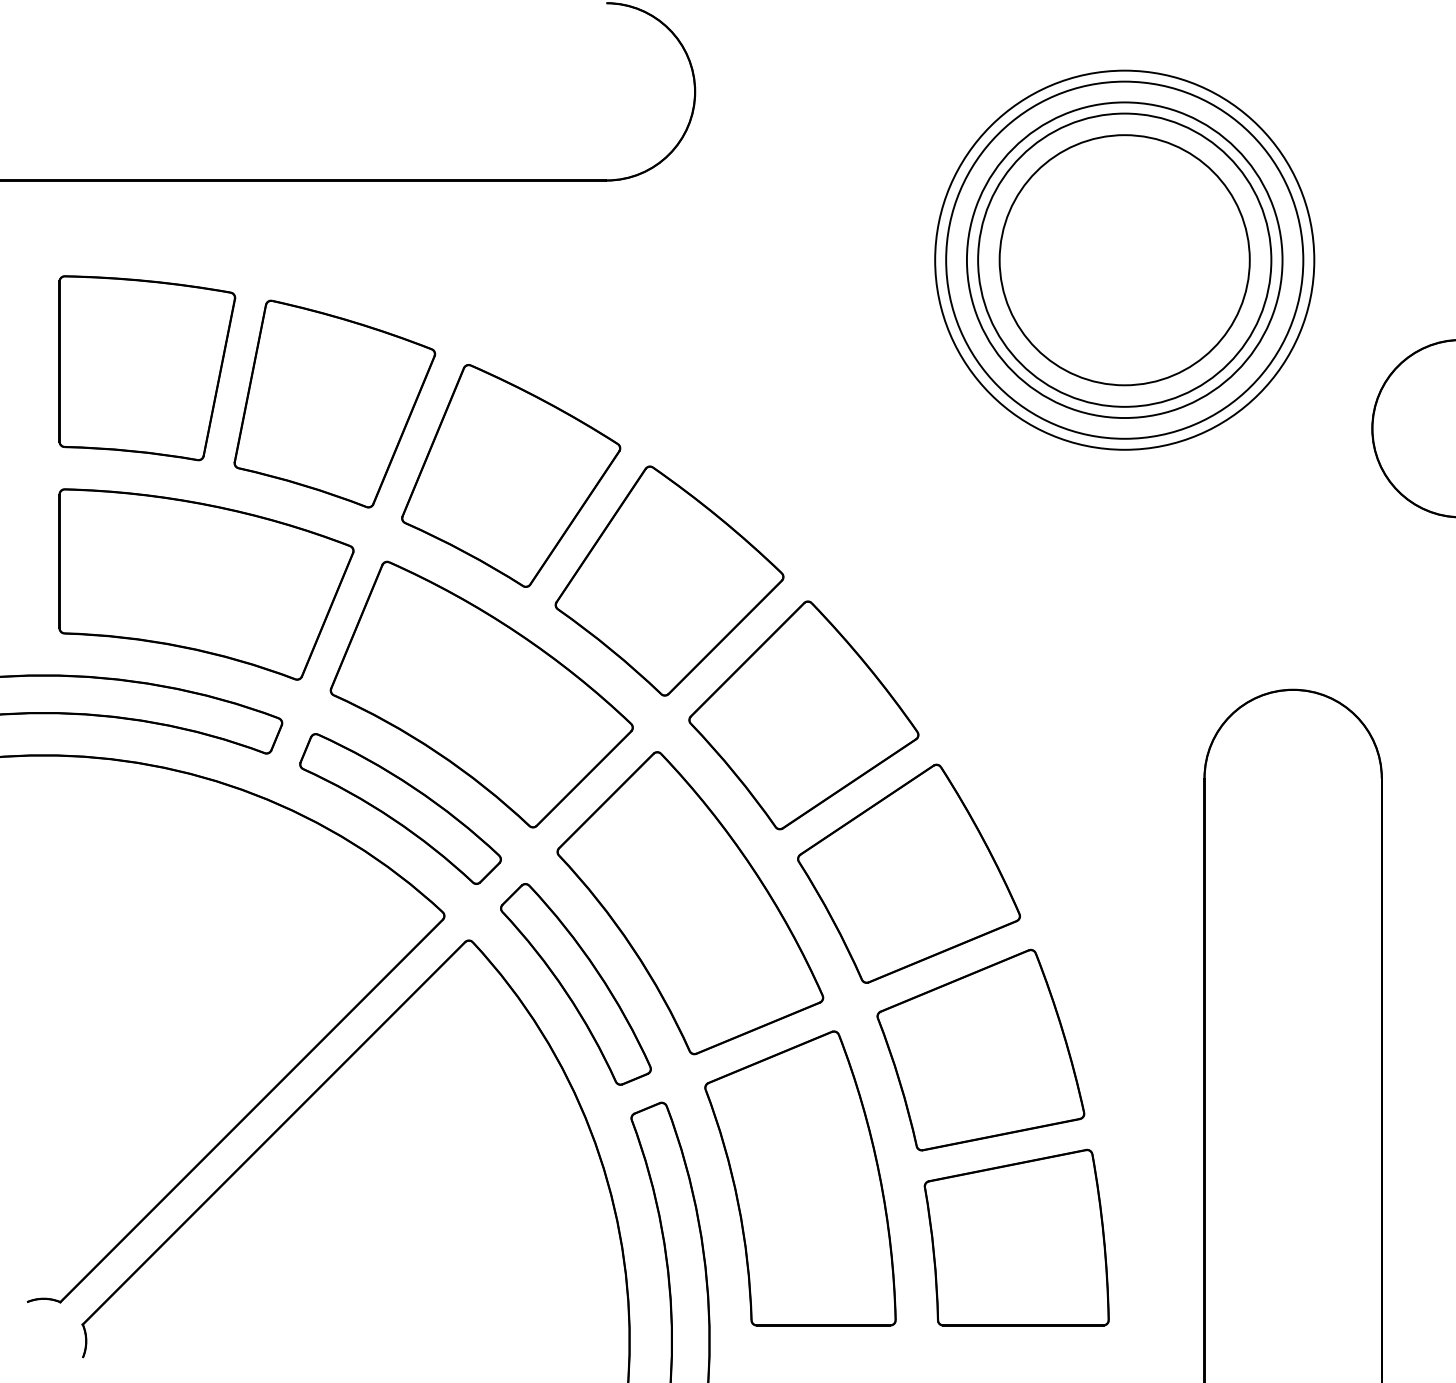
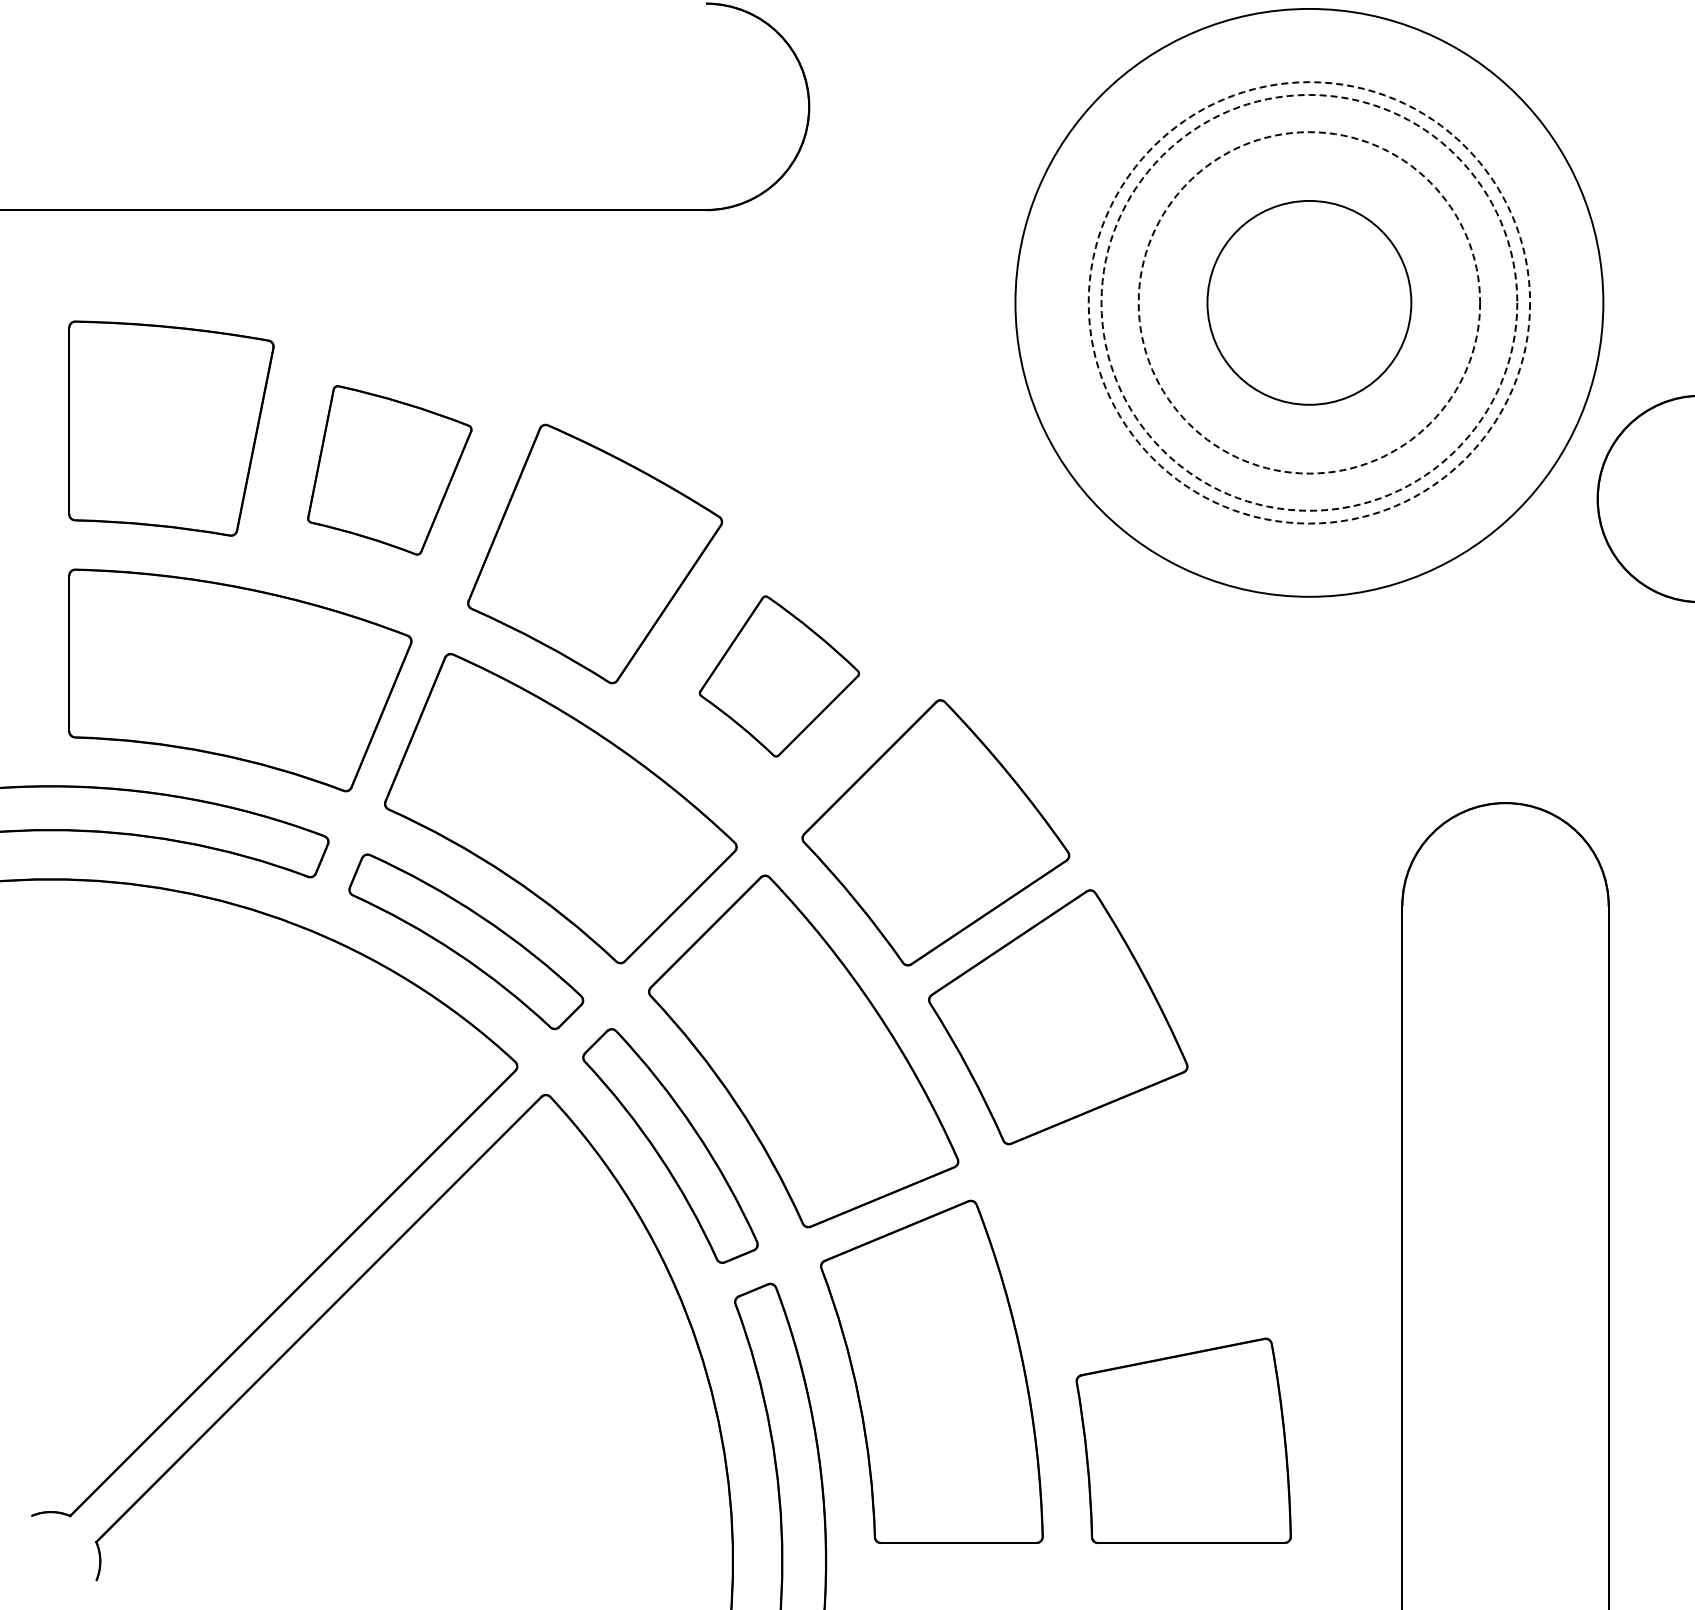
circle: (1124, 259) -> (1309, 302), size x0.7
circle: (1124, 259) -> (1309, 302), size x1.6
circle: (1124, 259) -> (1309, 302), solid -> dashed
circle: (1124, 259) -> (1309, 302), solid -> dashed
circle: (1124, 259) -> (1309, 302), solid -> dashed
part: (334, 404) -> (389, 470), size x0.7
part: (669, 581) -> (779, 676), size x0.6
part: (980, 1050) -> (1141, 1222), removed

